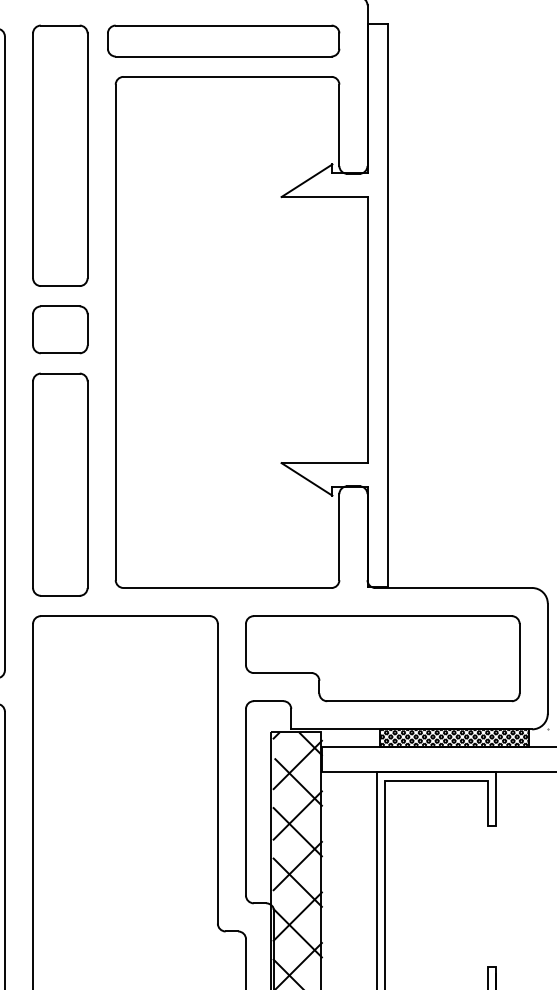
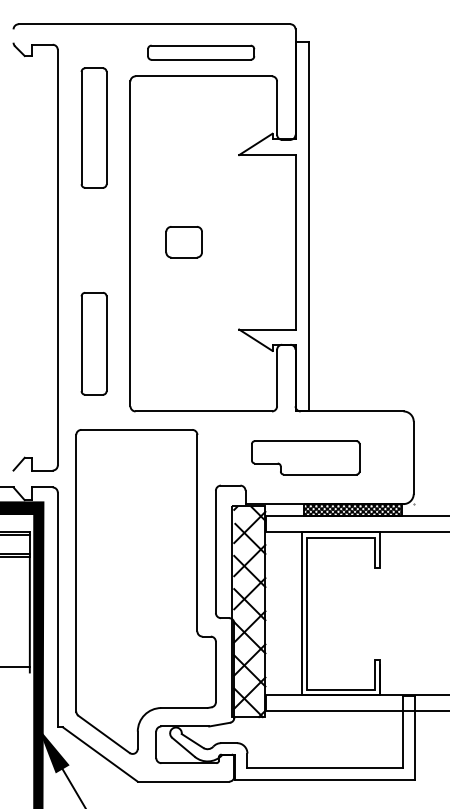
part: (222, 40) -> (200, 52), size x0.7
part: (59, 154) -> (93, 127), size x0.7
part: (59, 330) -> (183, 242), moved
part: (59, 484) -> (93, 343), size x0.7
part: (382, 658) -> (305, 457), size x0.6

